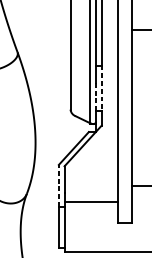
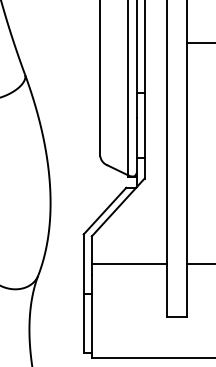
line: (101, 88) -> (144, 126), dashed -> solid
line: (96, 97) -> (136, 138), dashed -> solid
line: (58, 186) -> (83, 264), dashed -> solid
line: (90, 202) -> (128, 264), moved

